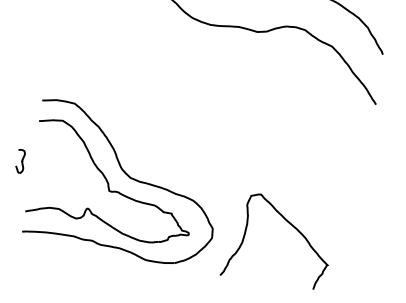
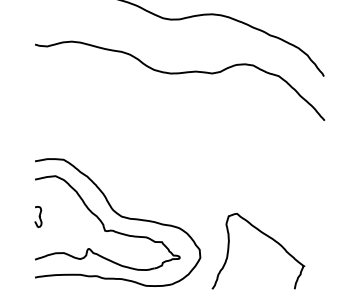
part: (20, 162) -> (38, 217), moved

